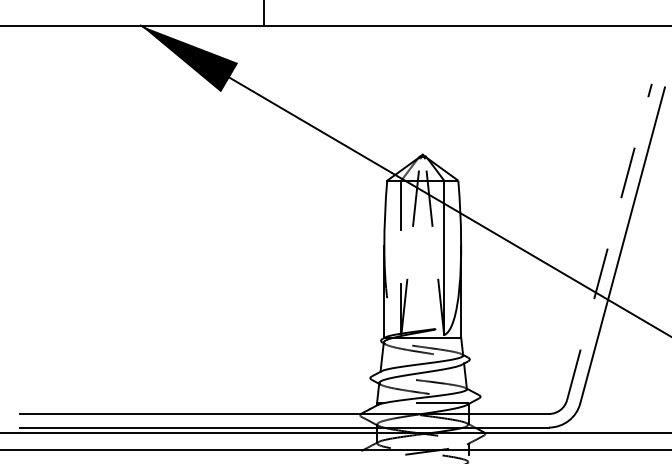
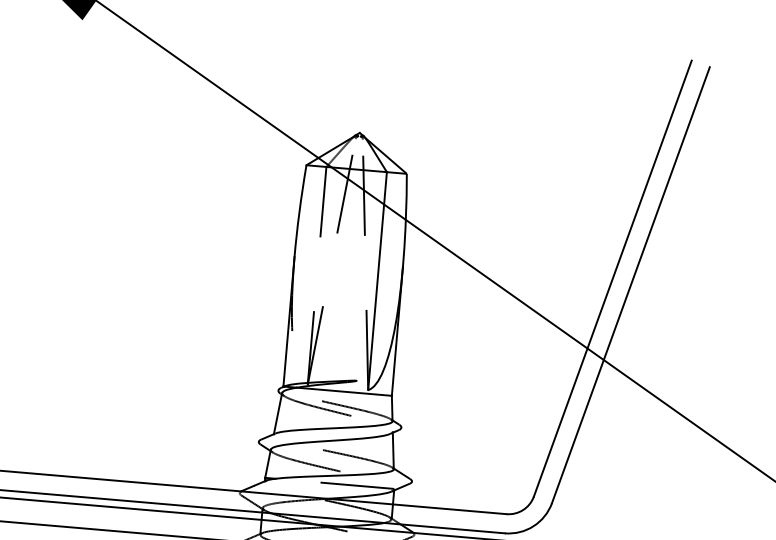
line: (609, 241) -> (612, 277), dashed -> solid

